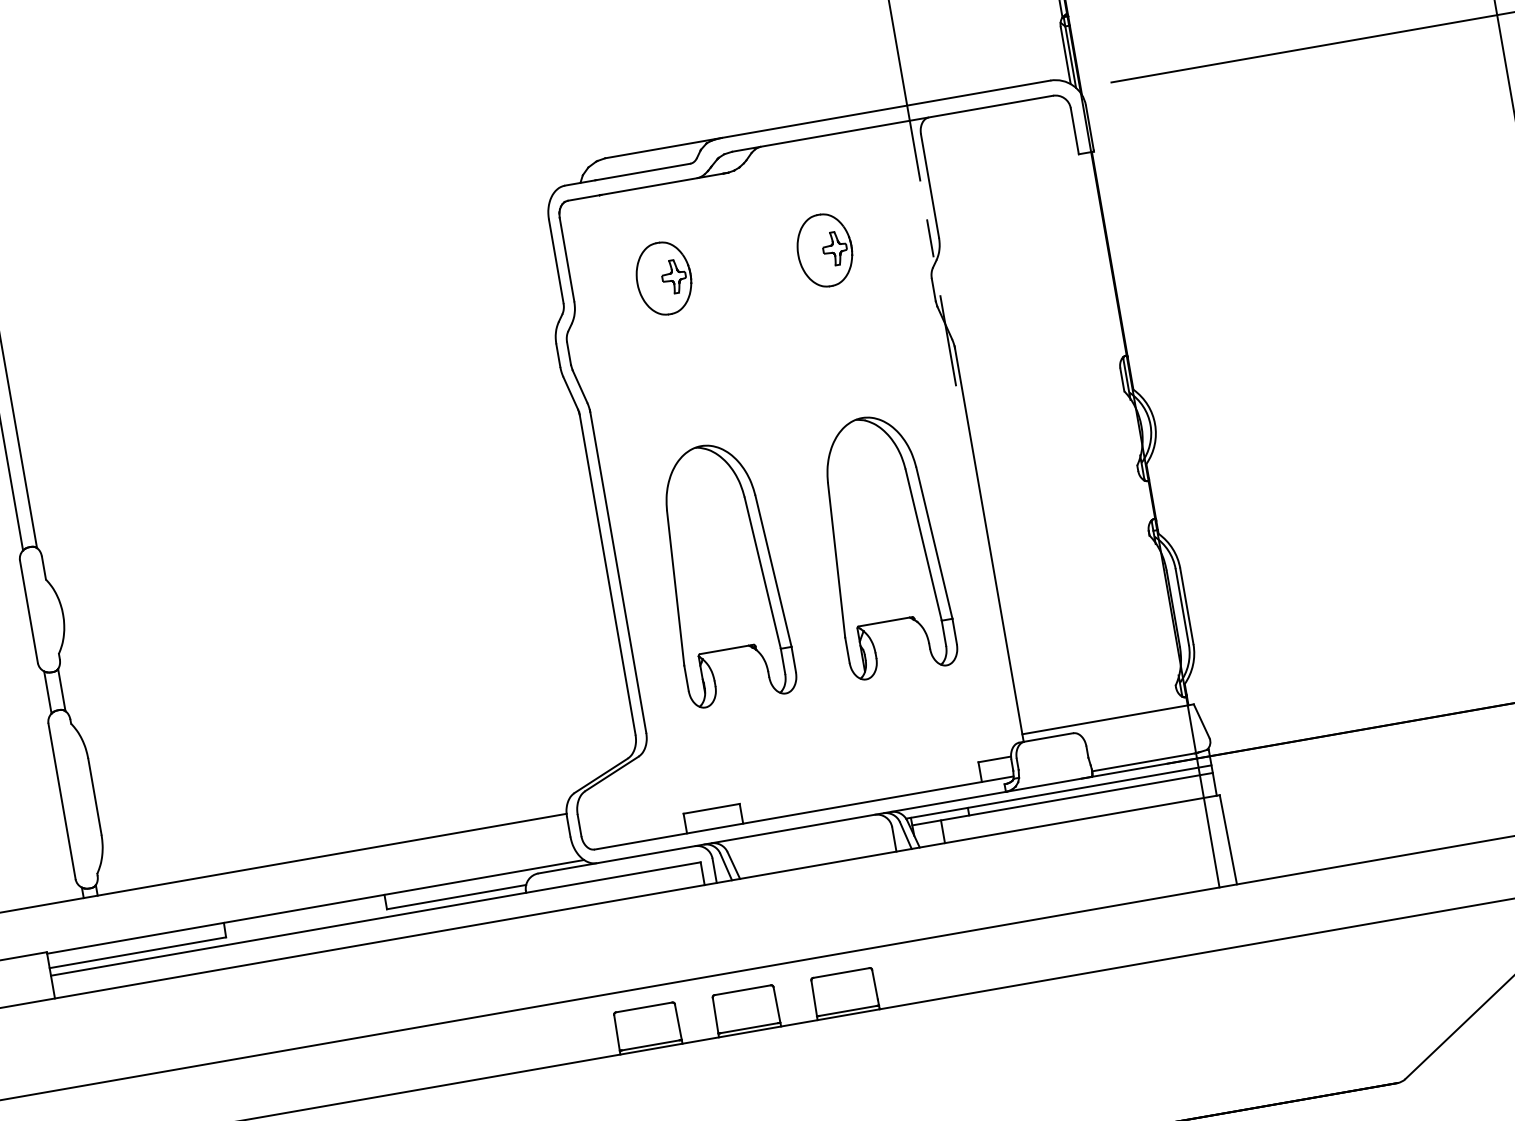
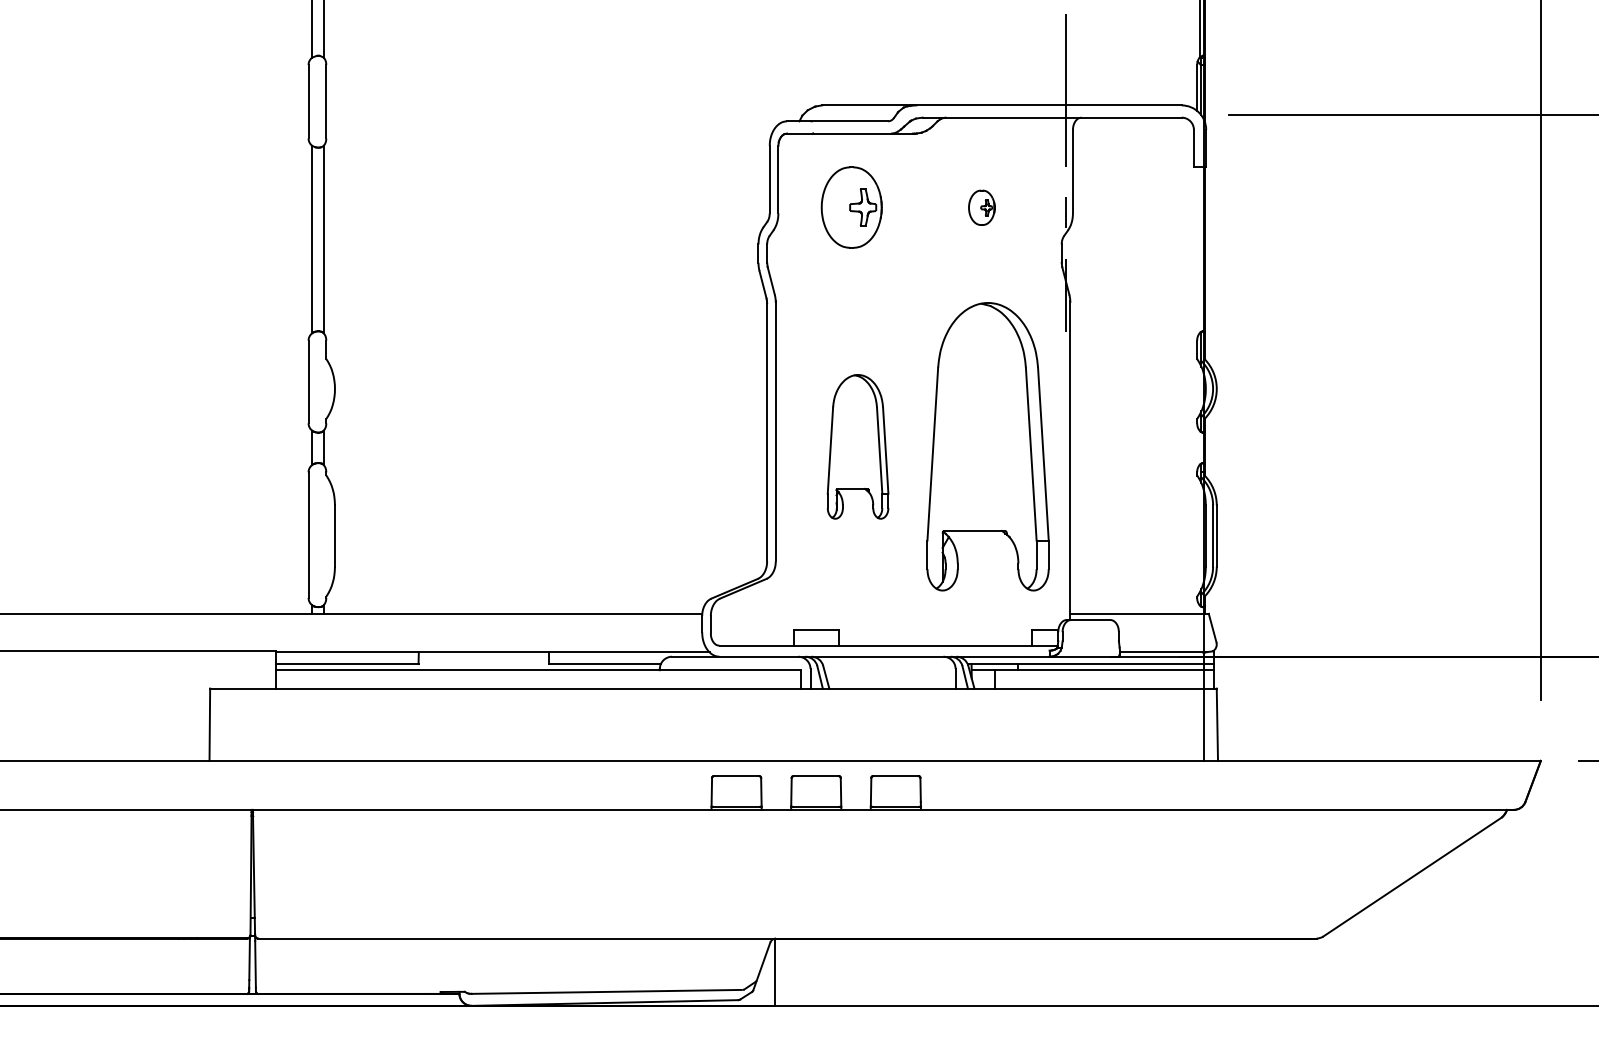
part: (824, 250) -> (981, 207), size x0.6
part: (663, 278) -> (851, 207), size x1.4
part: (883, 544) -> (987, 446), size x1.4
part: (722, 573) -> (857, 446), size x0.7

